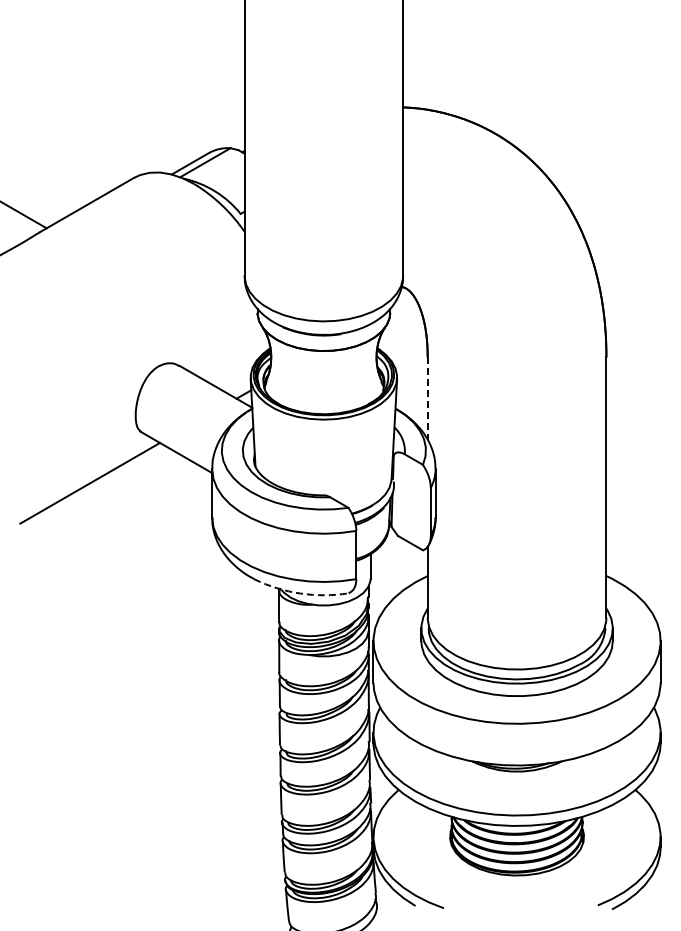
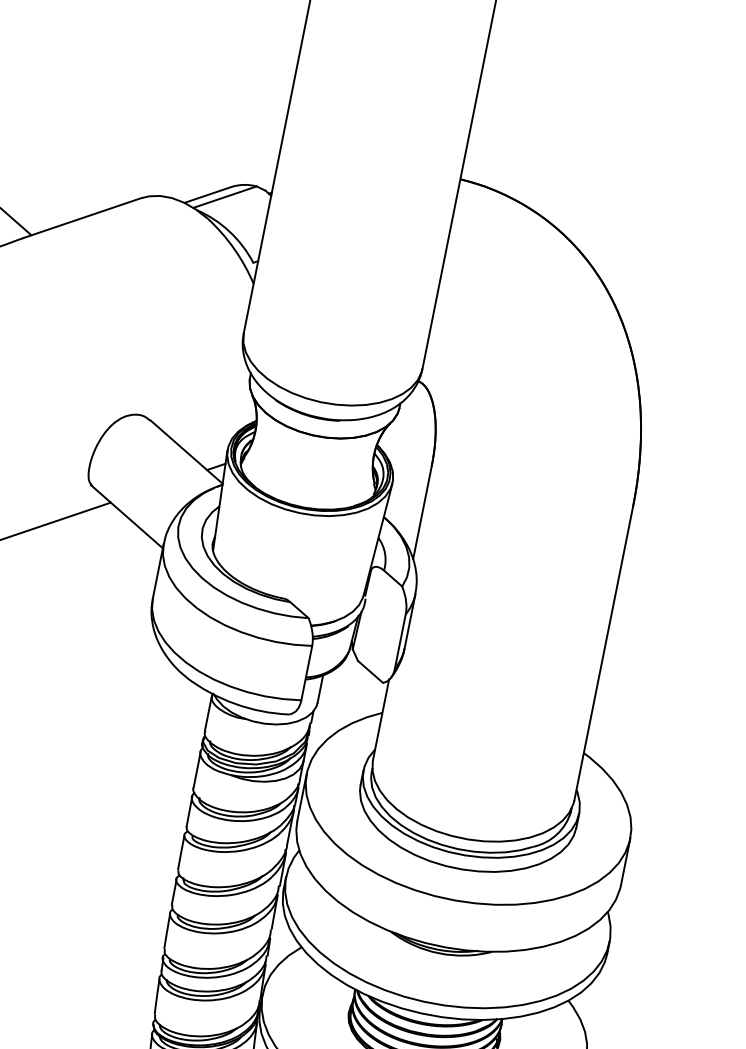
line: (427, 399) -> (421, 513), dashed -> solid
arc: (300, 593) -> (235, 703), dashed -> solid

